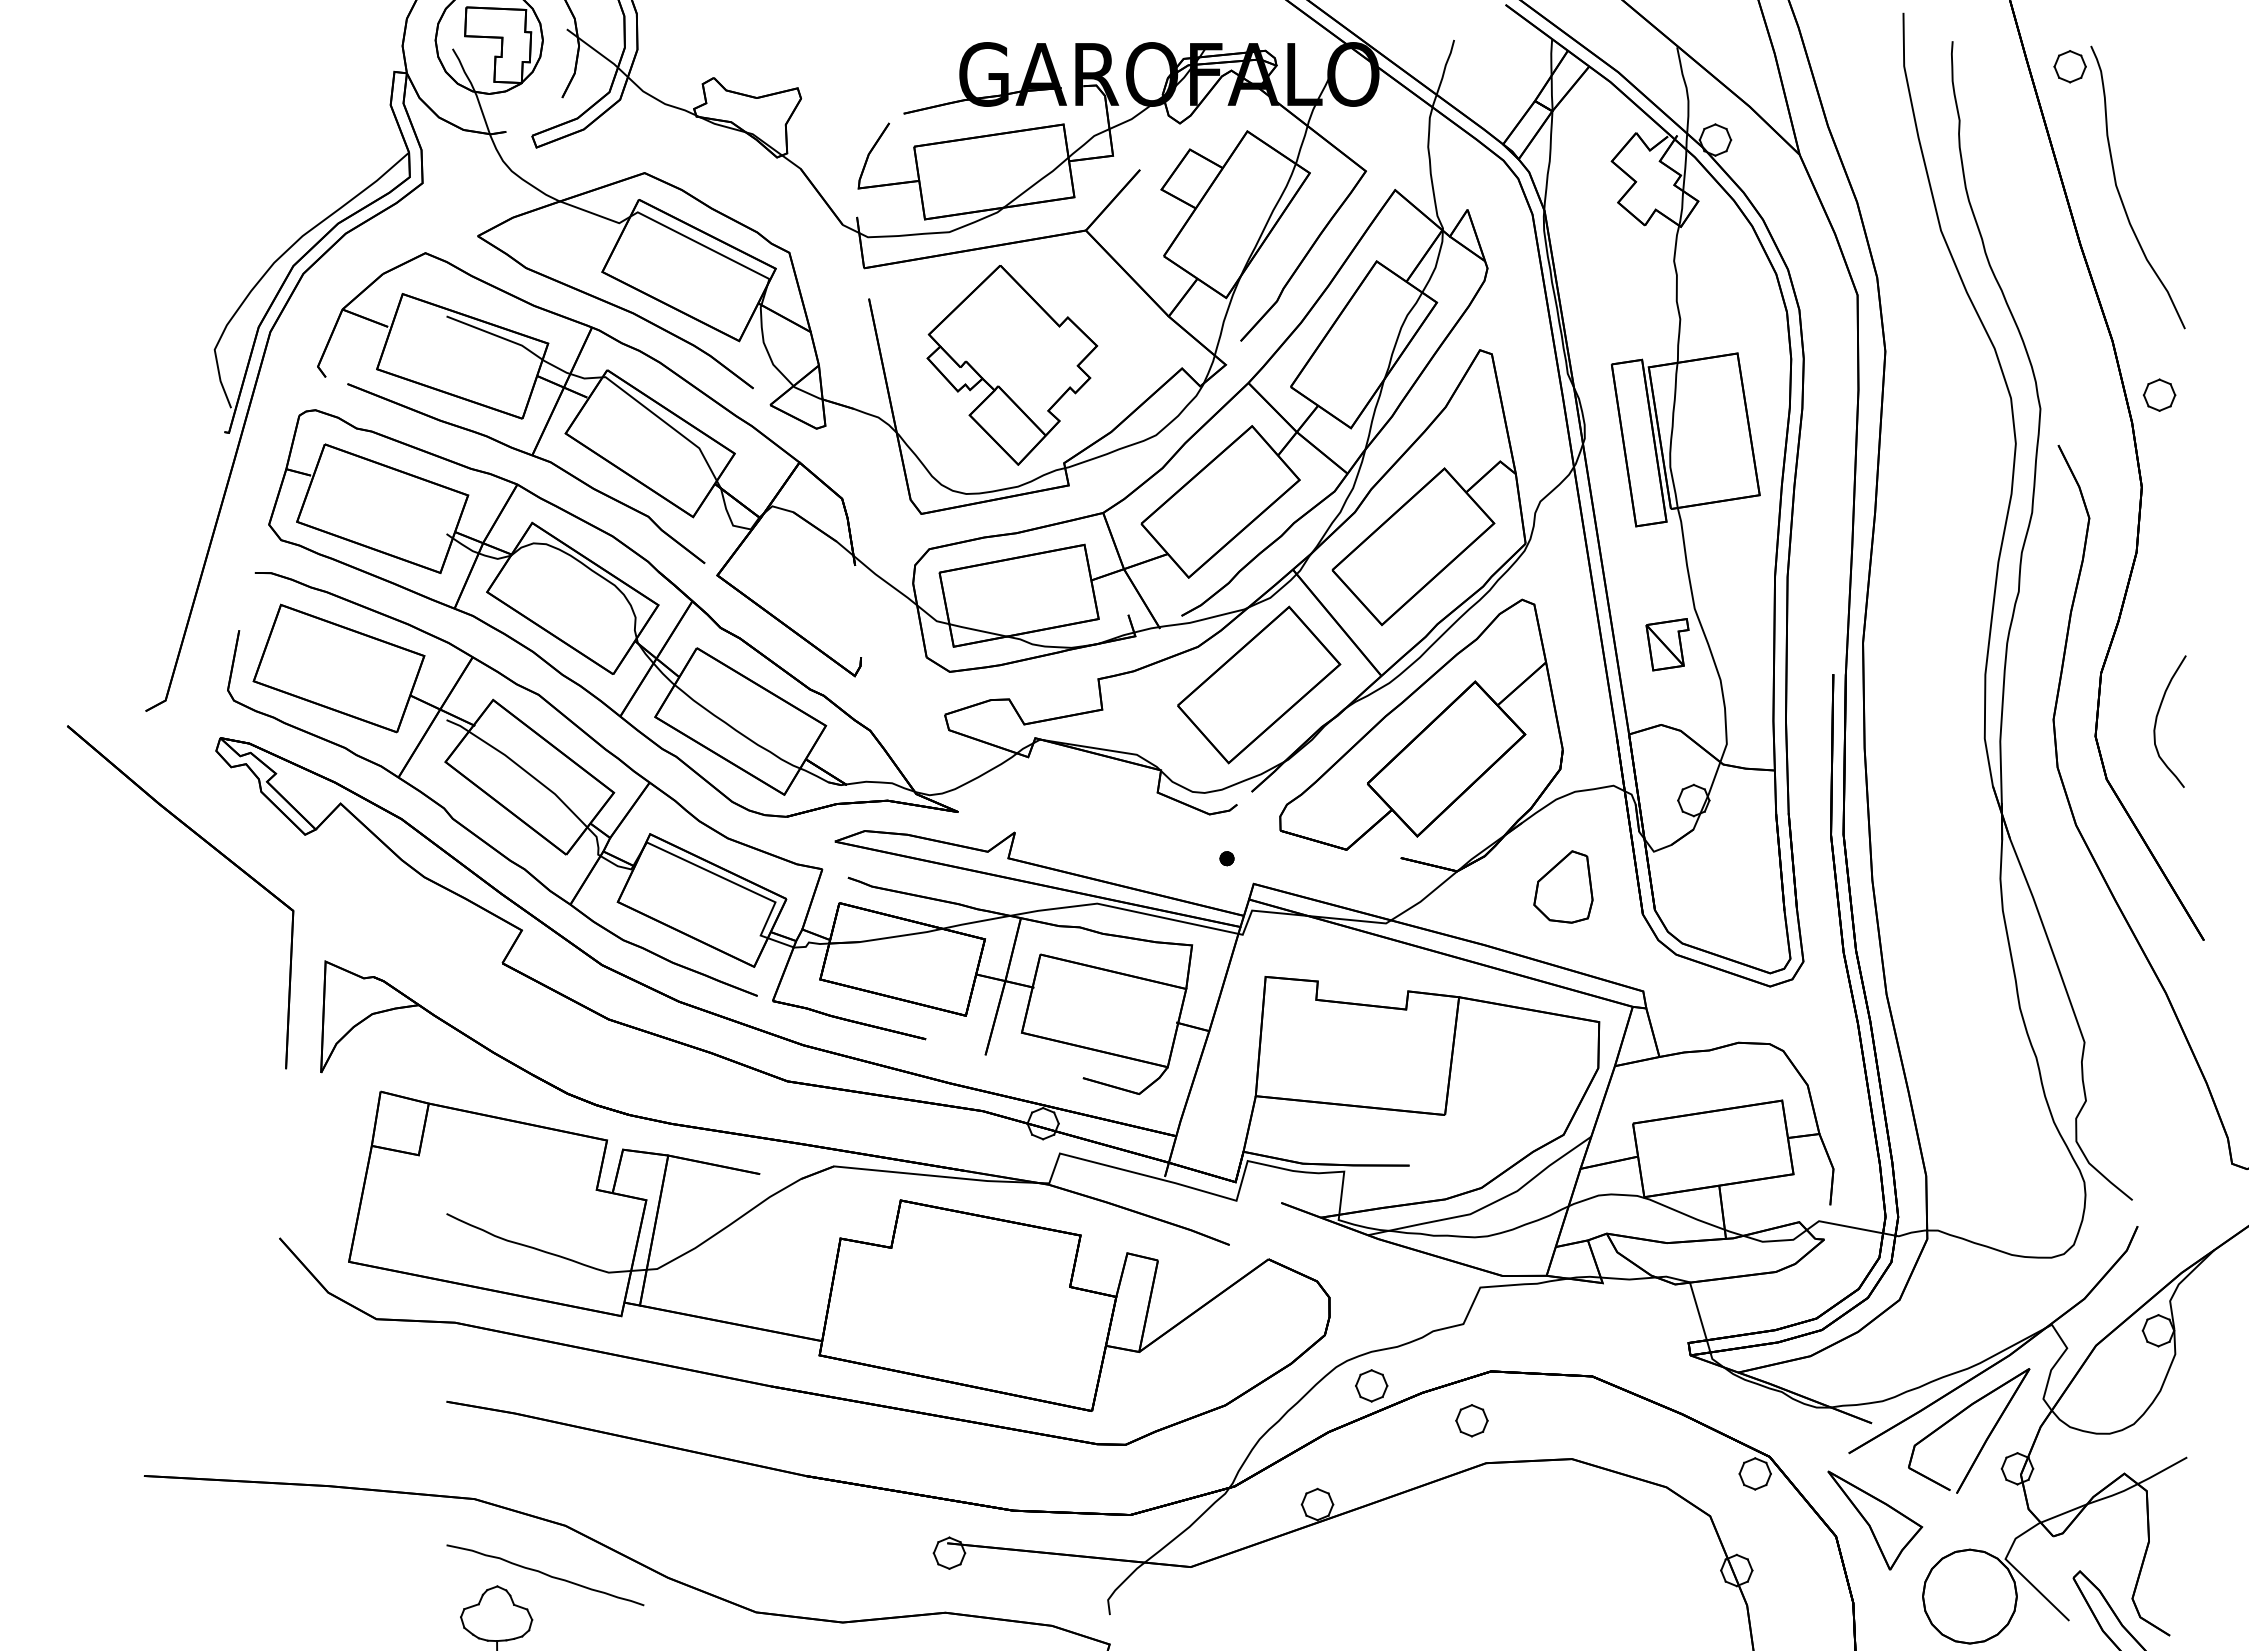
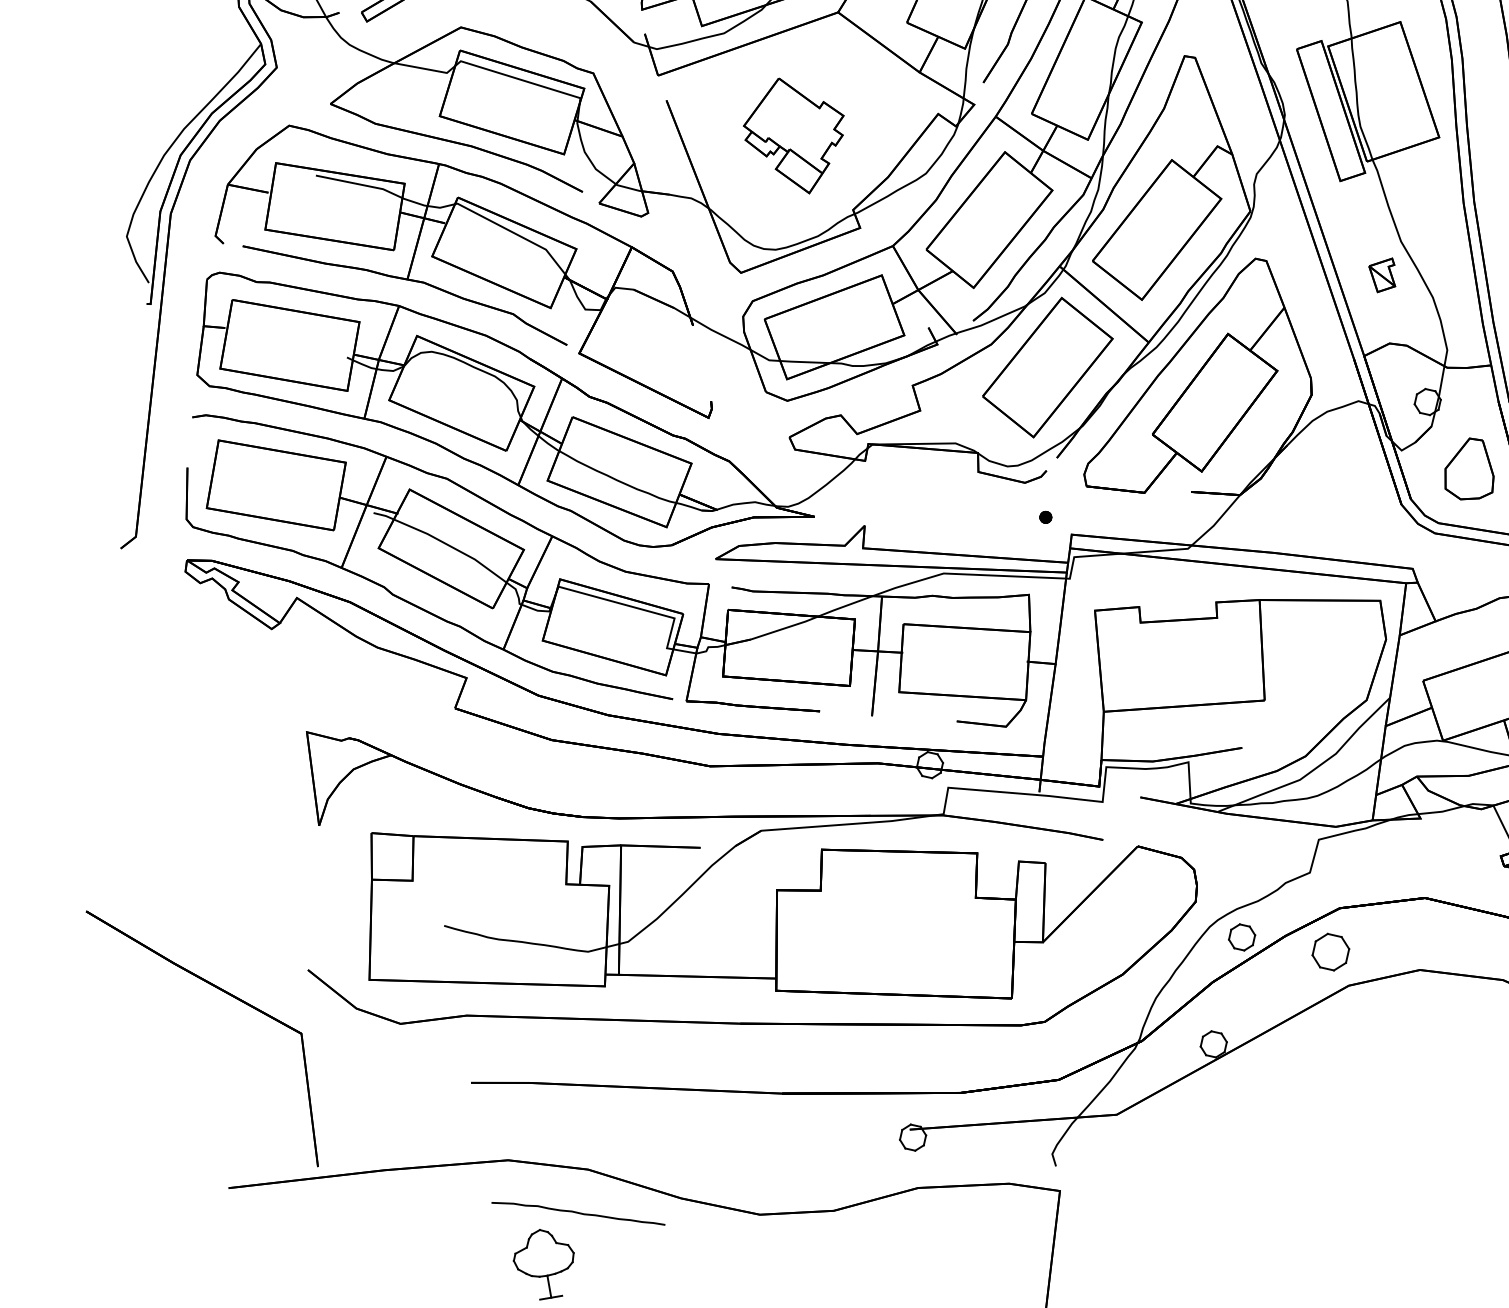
part: (1012, 365) -> (796, 135), size x0.7
part: (1667, 644) -> (1383, 275), size x0.7
part: (216, 851) -> (228, 995), moved
part: (1563, 886) -> (1467, 469), moved
part: (1471, 1420) -> (1330, 952), size x1.4

